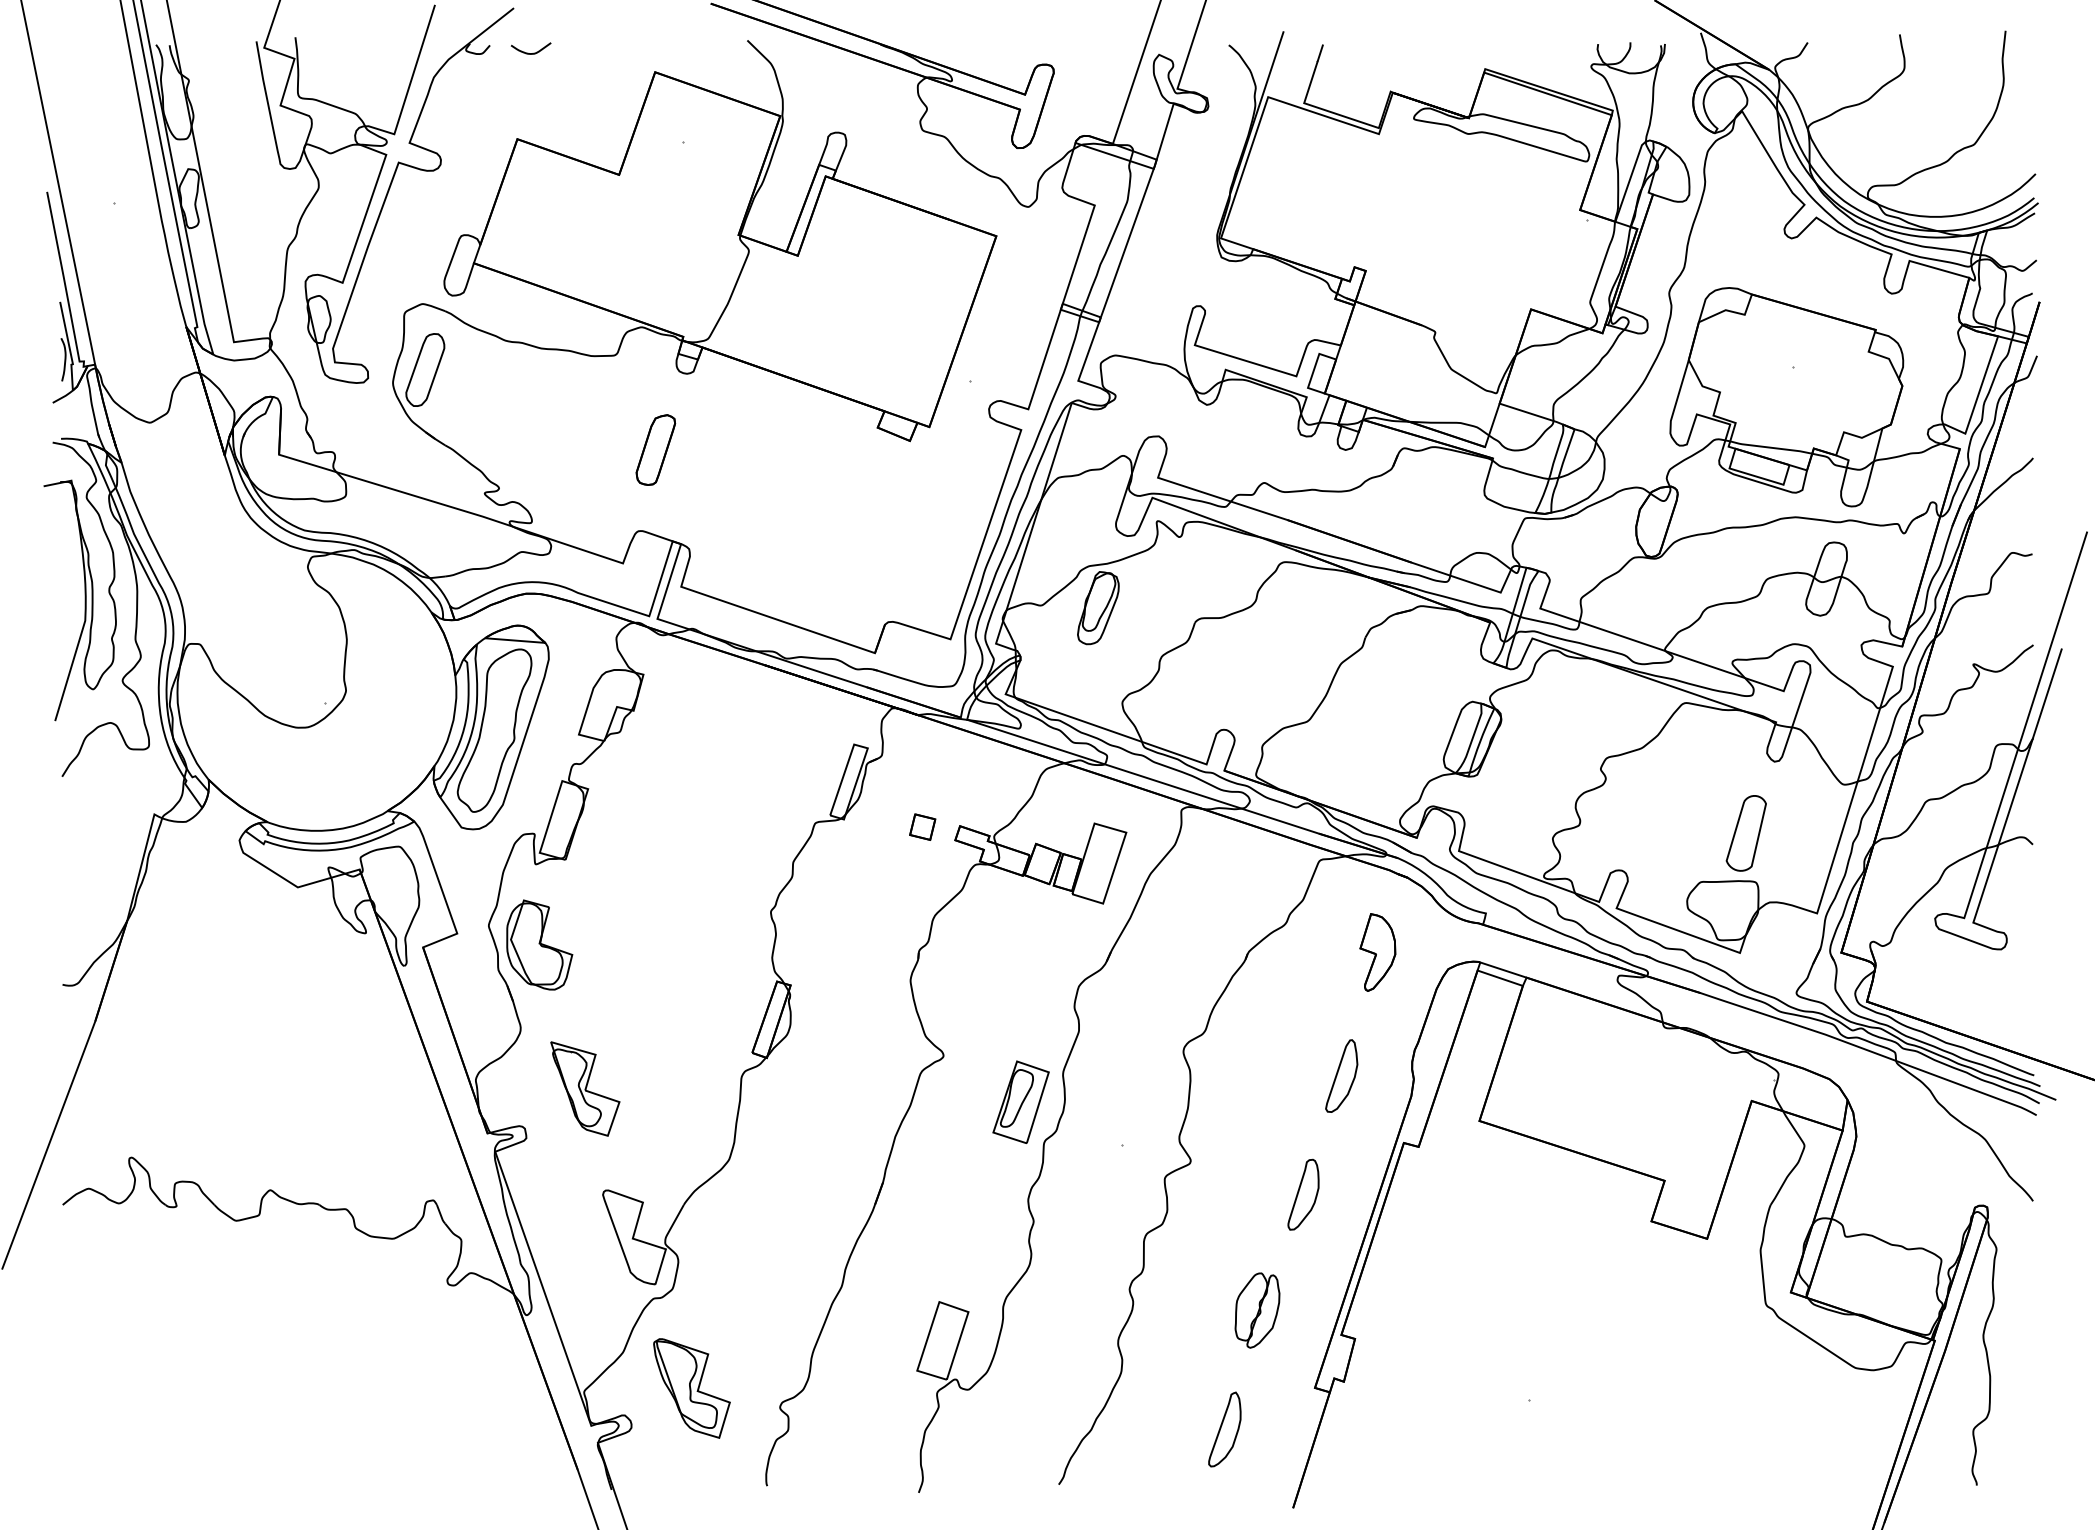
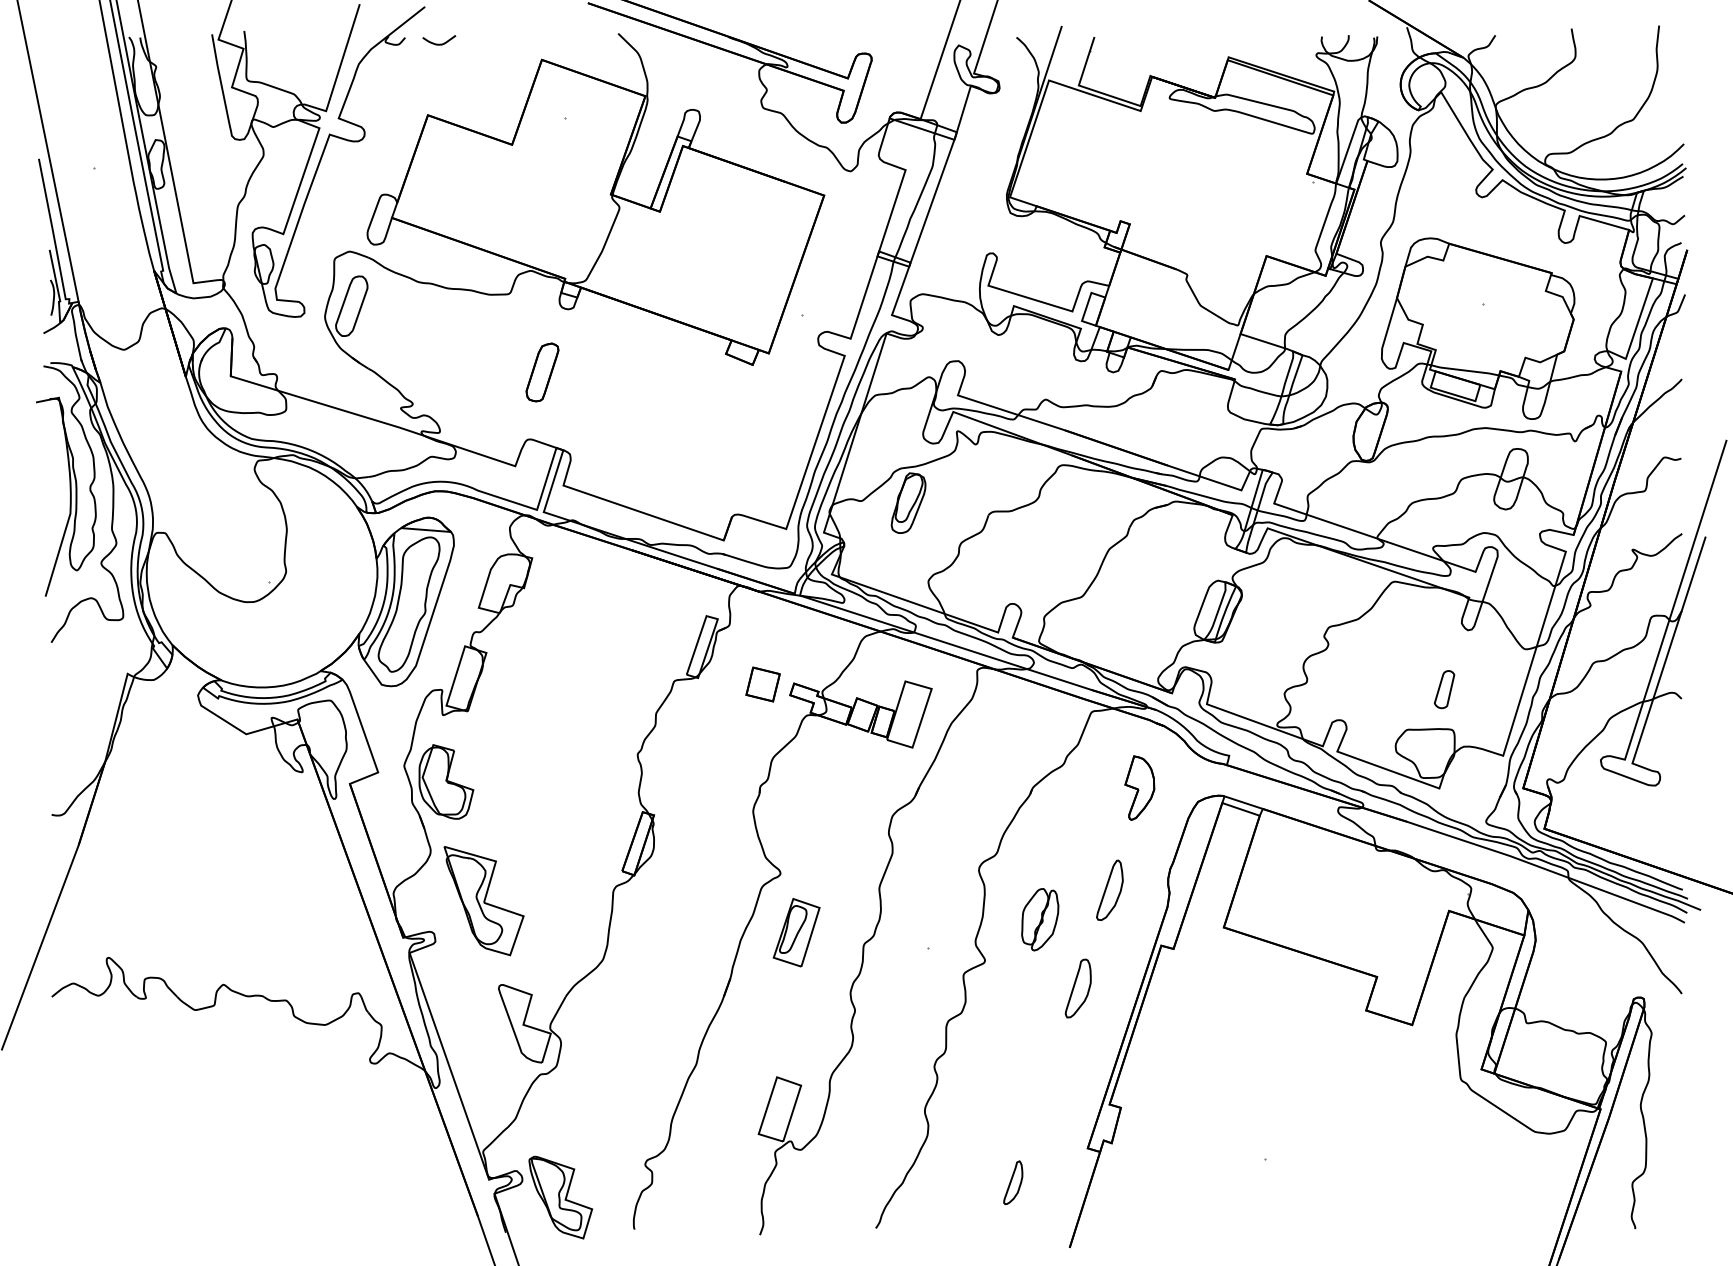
part: (922, 826) -> (763, 683), size x1.6
part: (1745, 833) -> (1443, 689), size x0.6
part: (585, 1088) -> (484, 900), size x1.4
part: (1020, 1101) -> (796, 932), moved
part: (1257, 1310) -> (1040, 919), moved
part: (691, 1388) -> (560, 1197), moved
part: (1224, 1429) -> (1012, 1182), size x0.7

